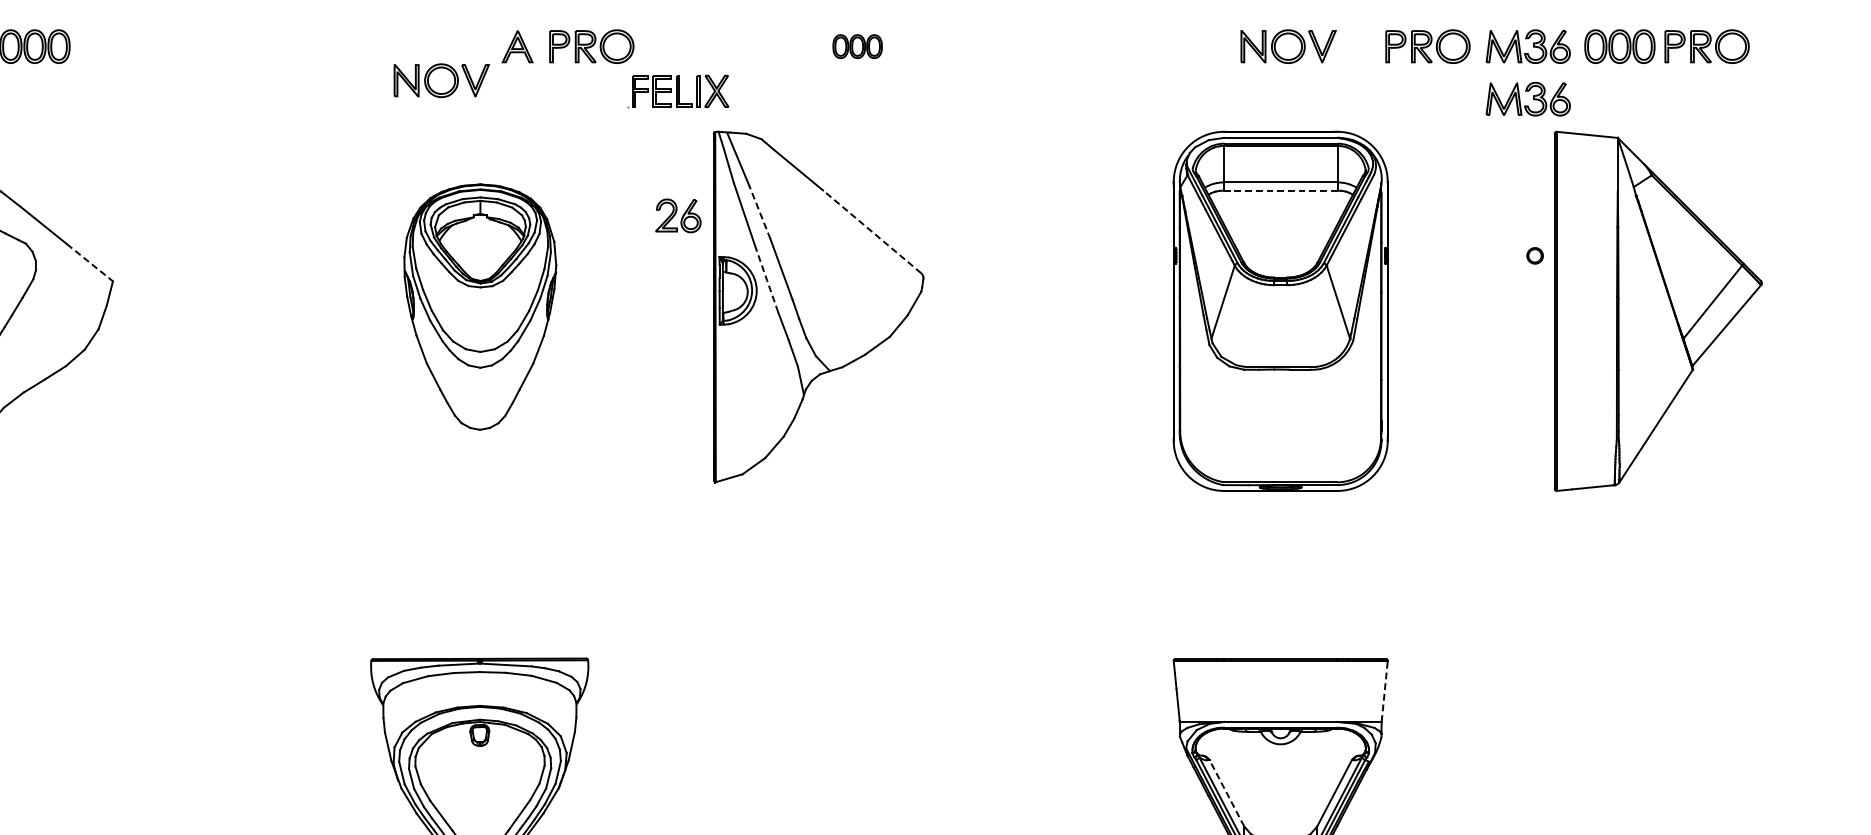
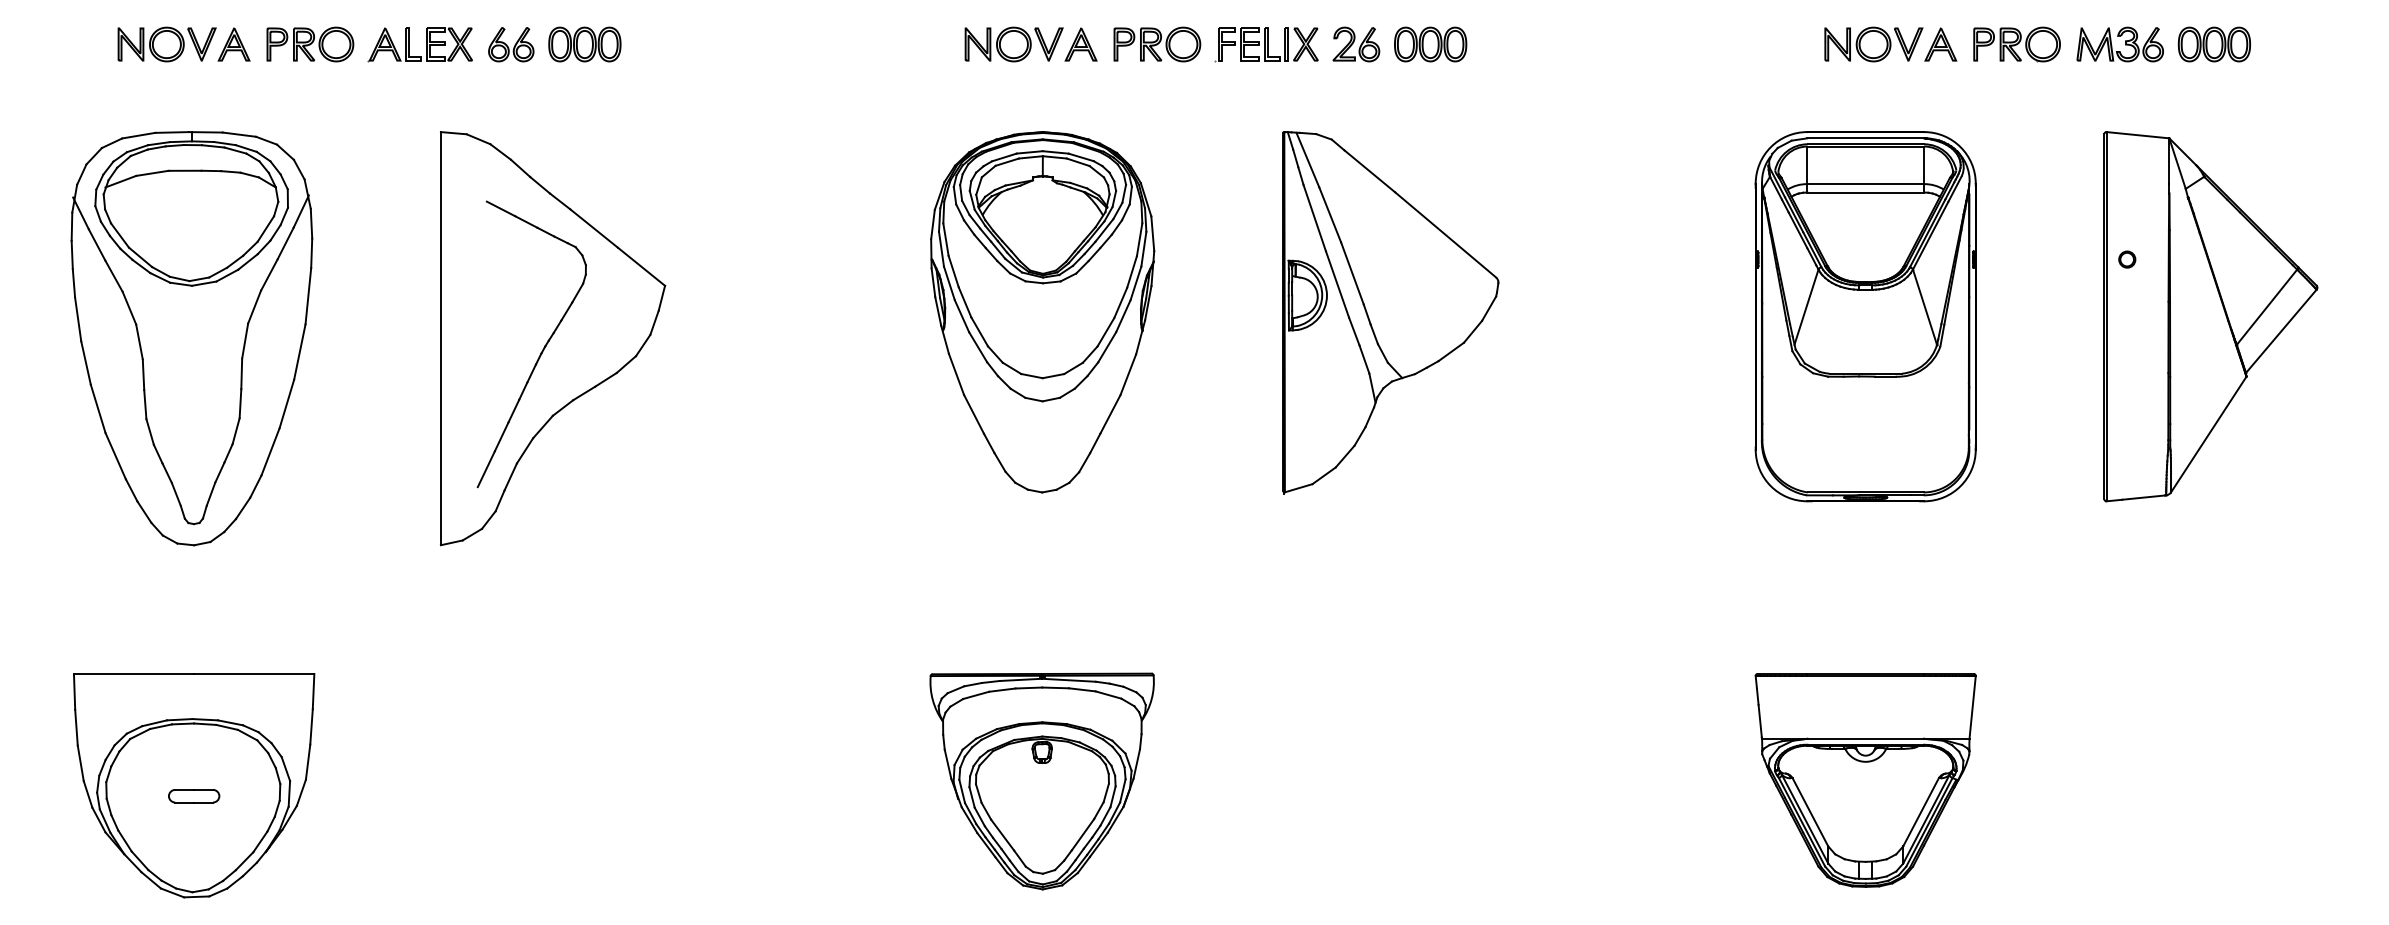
part: (857, 46) -> (1430, 44), size x1.43
part: (1353, 46) -> (1940, 44), added
part: (1706, 46) -> (2303, 44), removed
part: (441, 80) -> (1013, 44), moved
part: (678, 91) -> (1266, 44), moved
part: (1527, 99) -> (2119, 98), removed
line: (1280, 190) -> (1865, 192), dashed -> solid
line: (760, 211) -> (1330, 214), dashed -> solid
part: (678, 215) -> (1356, 44), moved
line: (872, 231) -> (1445, 234), dashed -> solid
line: (90, 263) -> (641, 267), dashed -> solid
line: (766, 280) -> (1337, 284), dashed -> solid
part: (480, 307) -> (1042, 312), size x1.43
part: (1657, 311) -> (2210, 316), moved
line: (1384, 691) -> (1972, 707), dashed -> solid
line: (1227, 792) -> (1810, 811), dashed -> solid

